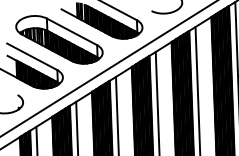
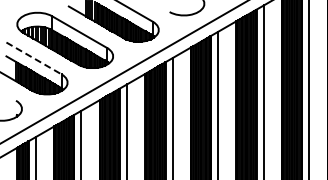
line: (32, 56) -> (34, 58), solid -> dashed

